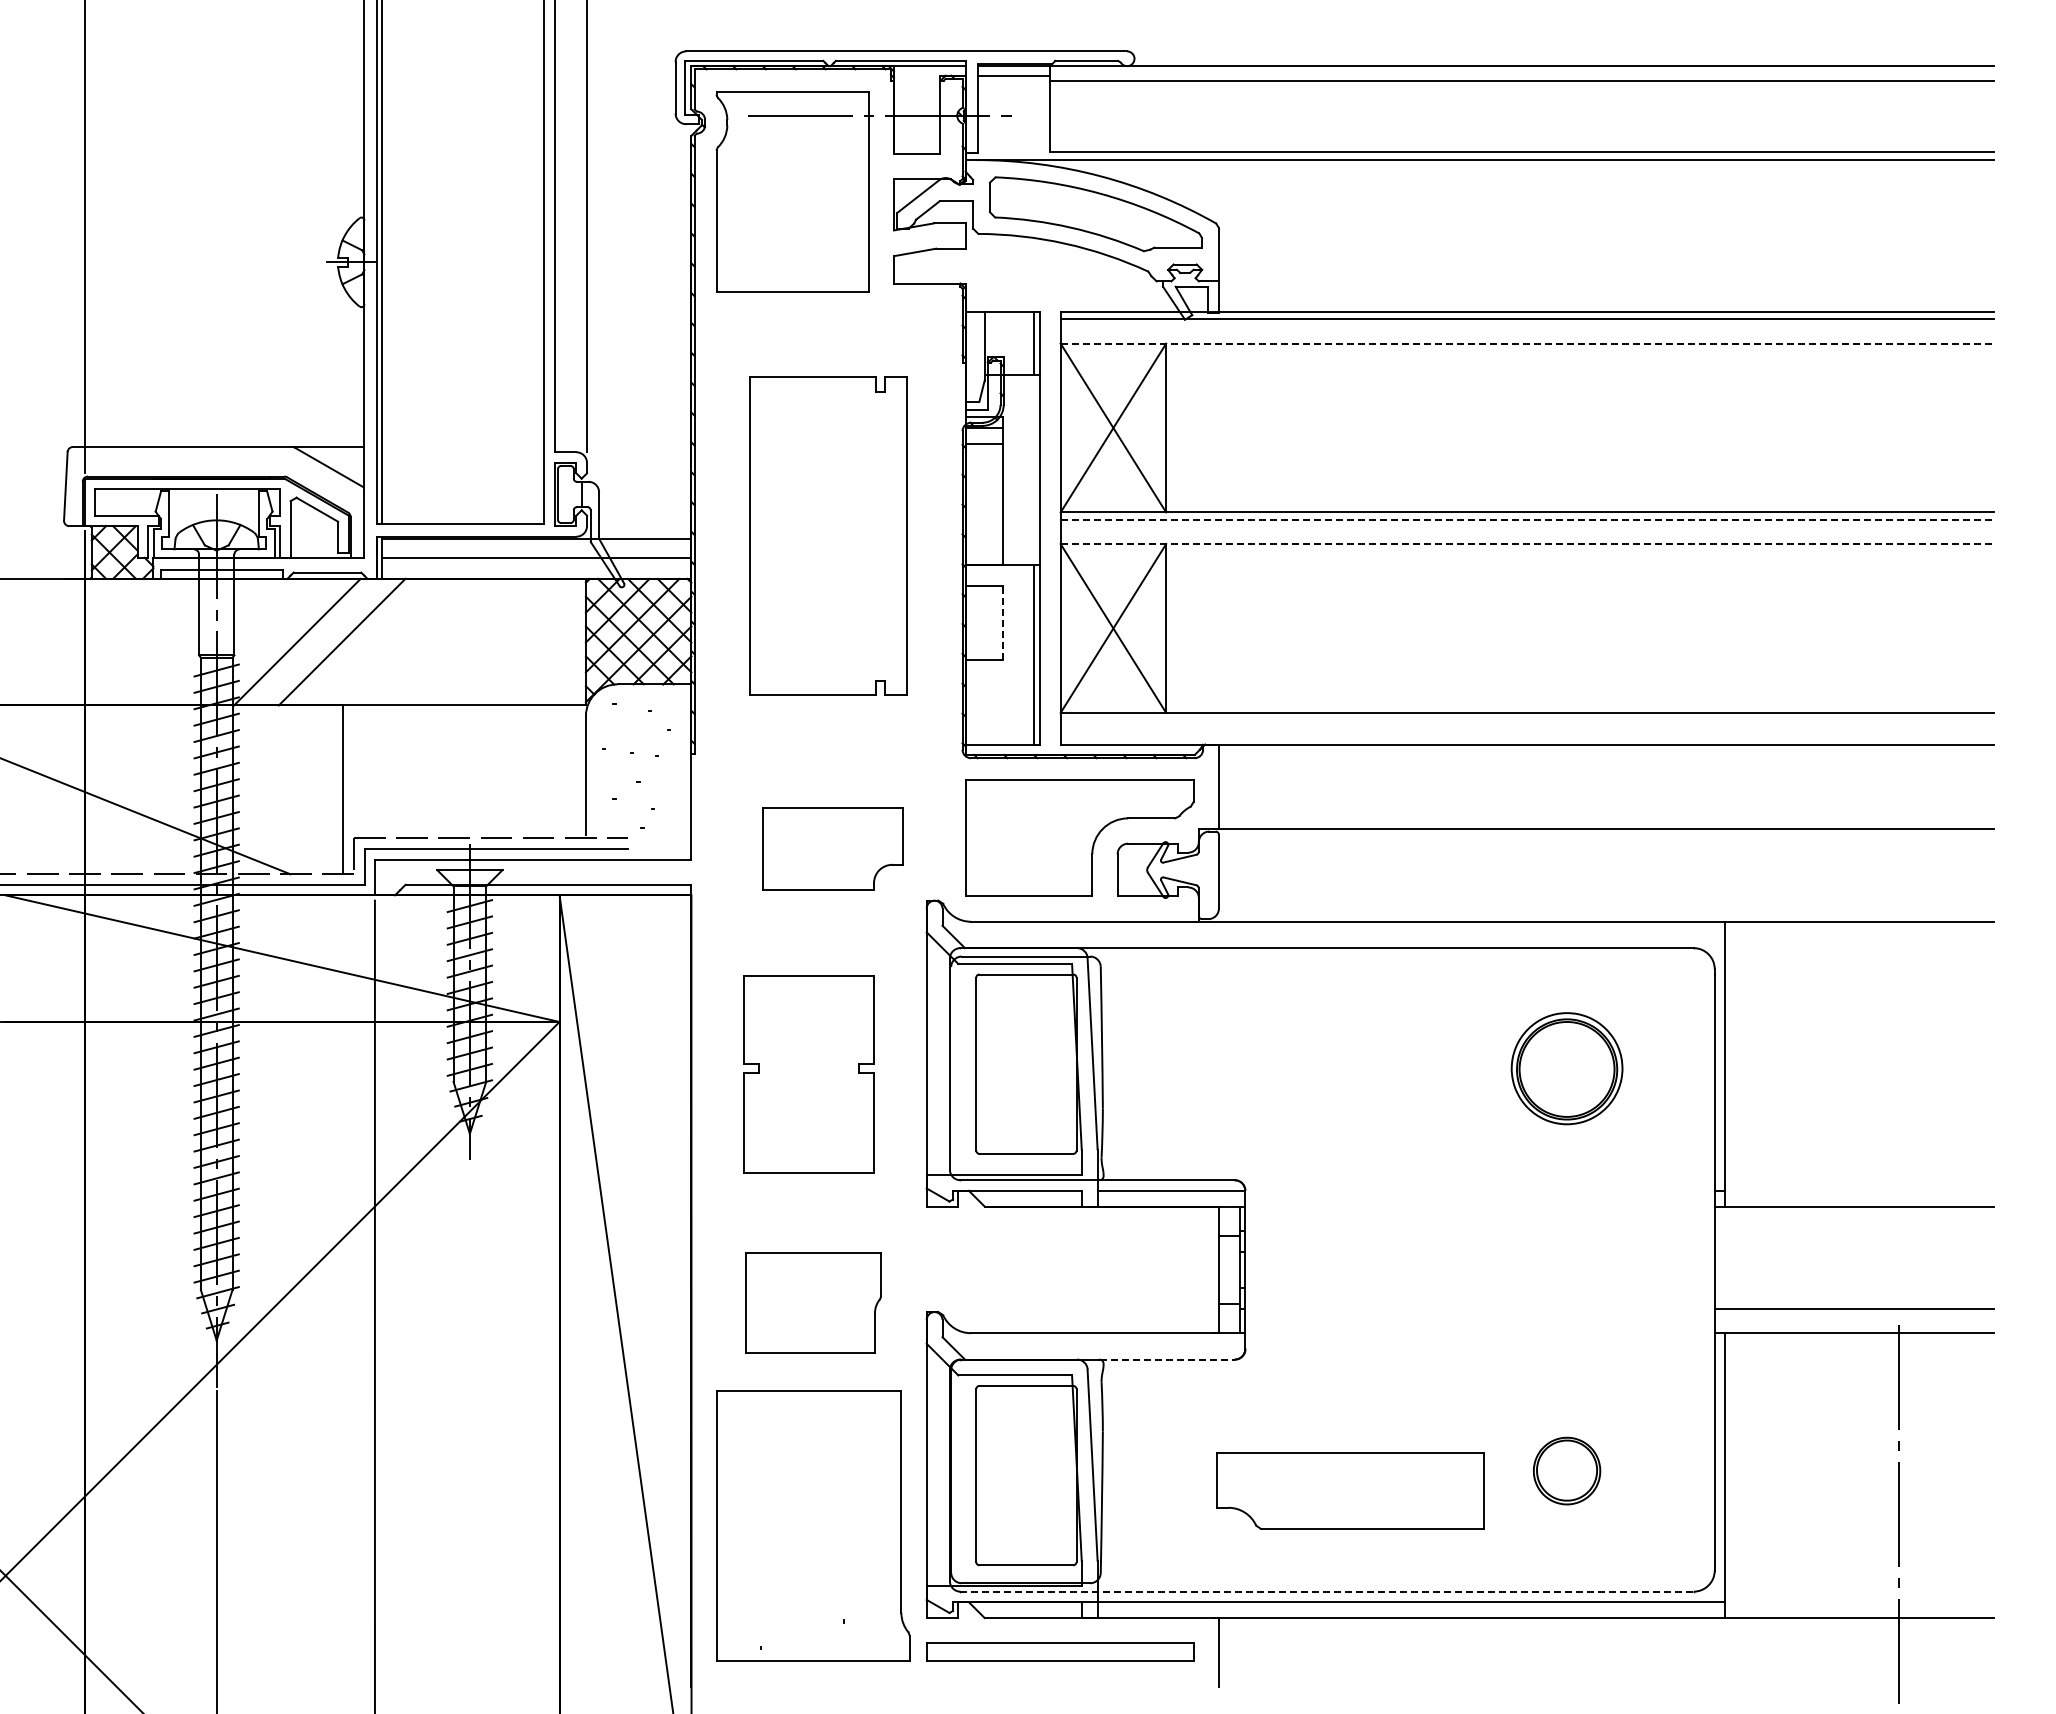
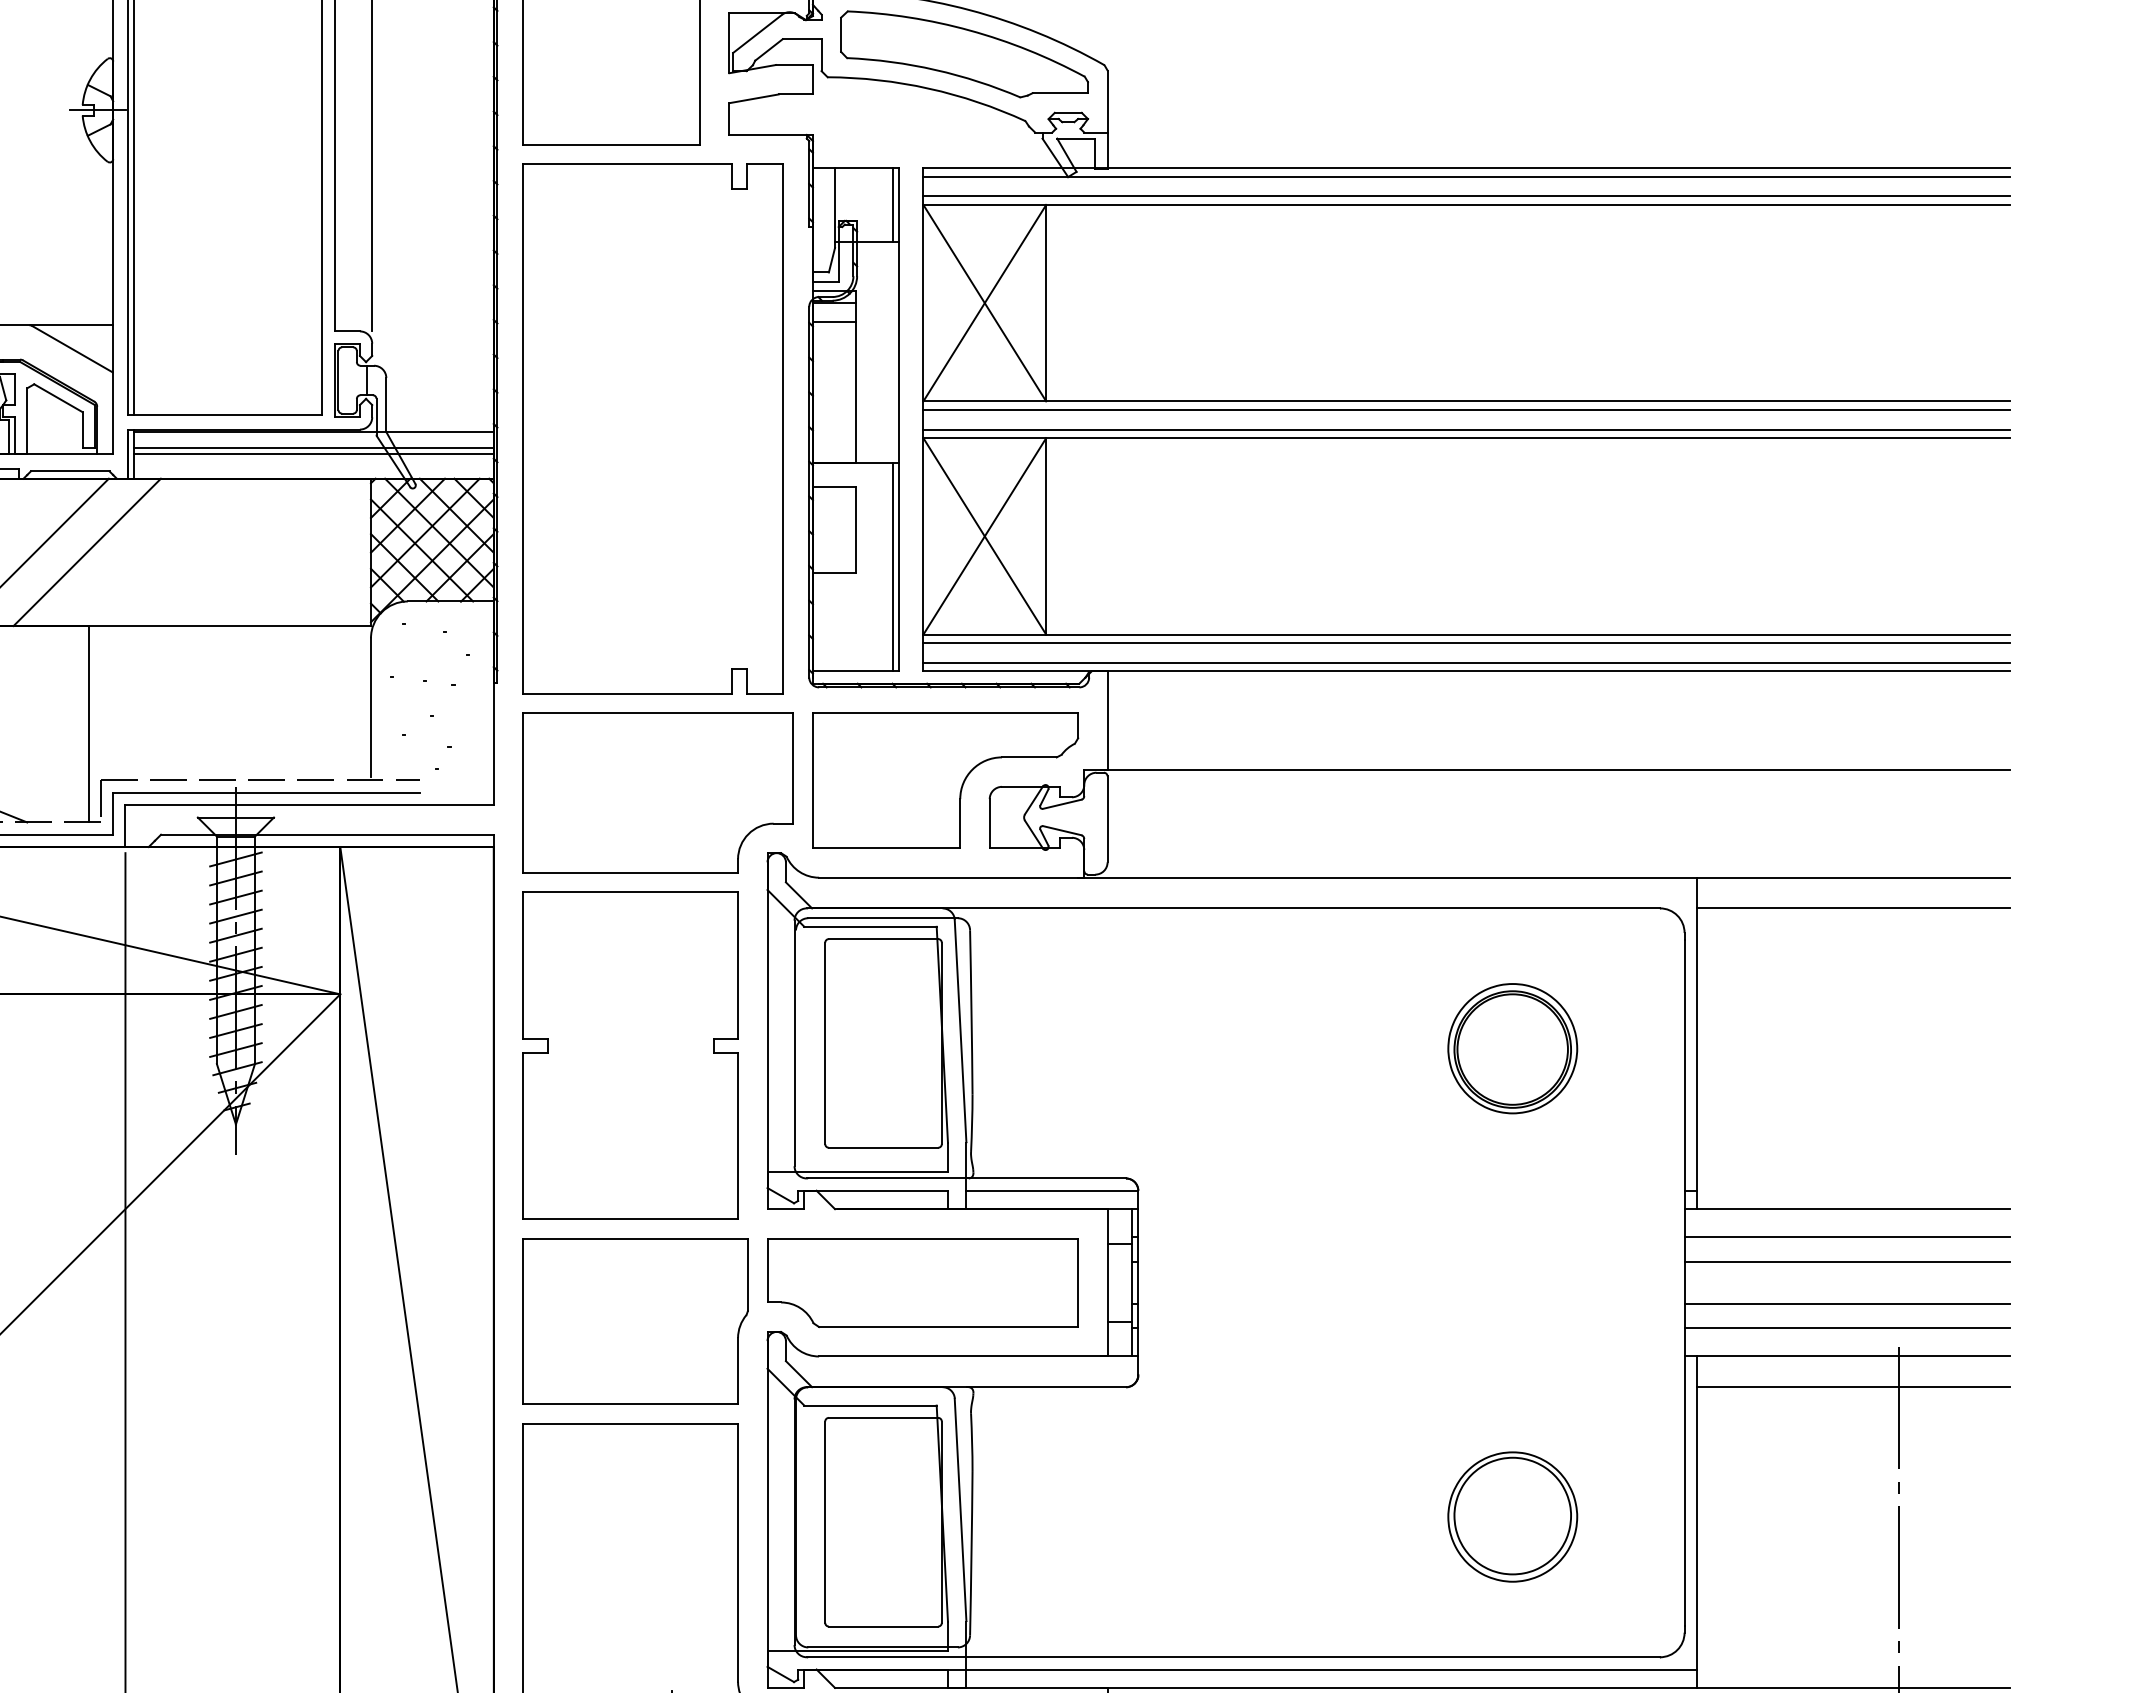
line: (1527, 336) -> (1466, 196), added
line: (1527, 343) -> (1466, 204), dashed -> solid
line: (1527, 519) -> (1466, 409), dashed -> solid
part: (828, 536) -> (653, 429), size x1.43
line: (1527, 536) -> (1466, 429), added
line: (1527, 544) -> (1466, 438), dashed -> solid
line: (536, 552) -> (313, 447), added
line: (1002, 623) -> (855, 530), dashed -> solid
line: (1527, 720) -> (1466, 643), added
line: (1527, 737) -> (1466, 663), added
part: (832, 848) -> (657, 792), size x1.67
line: (1859, 948) -> (1853, 908), added
part: (808, 1074) -> (629, 1055), size x1.43
line: (1854, 1230) -> (1847, 1236), added
line: (1854, 1251) -> (1847, 1261), added
line: (1854, 1287) -> (1847, 1303), added
part: (813, 1302) -> (635, 1320), size x1.43
line: (1167, 1359) -> (1047, 1387), dashed -> solid
line: (1859, 1359) -> (1853, 1387), added
part: (1566, 1470) -> (1512, 1516), size x1.67
part: (1350, 1490) -> (923, 1282), moved
line: (1327, 1591) -> (1233, 1657), dashed -> solid

